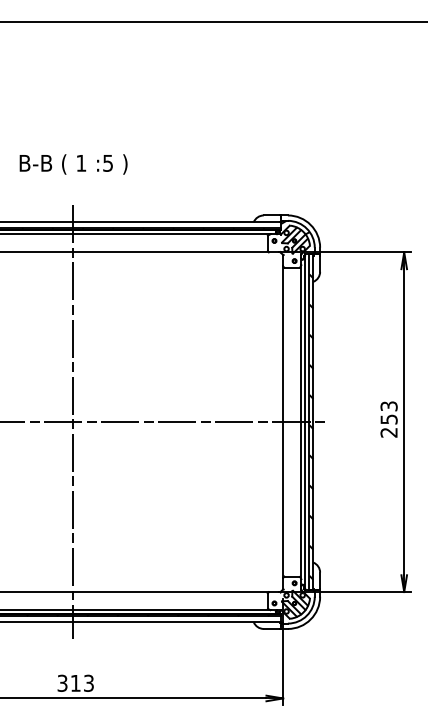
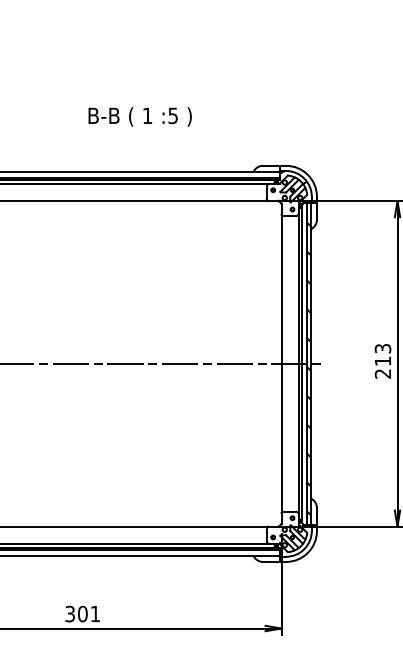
text: (73, 164) -> (140, 116), moved
text: (388, 419) -> (382, 361), 253 -> 213
line: (73, 422) -> (80, 364), removed
text: (81, 682) -> (88, 613), 313 -> 301

